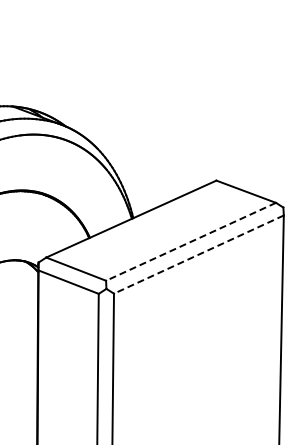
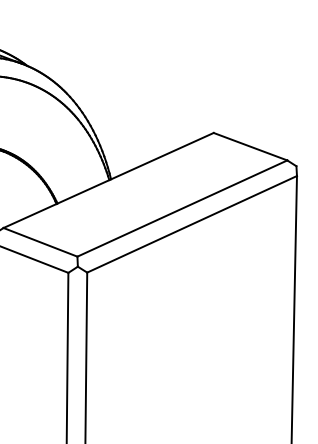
line: (190, 242) -> (181, 209), dashed -> solid
line: (198, 254) -> (191, 224), dashed -> solid

